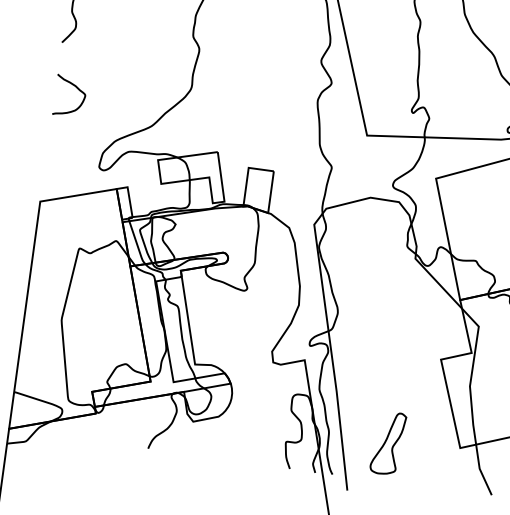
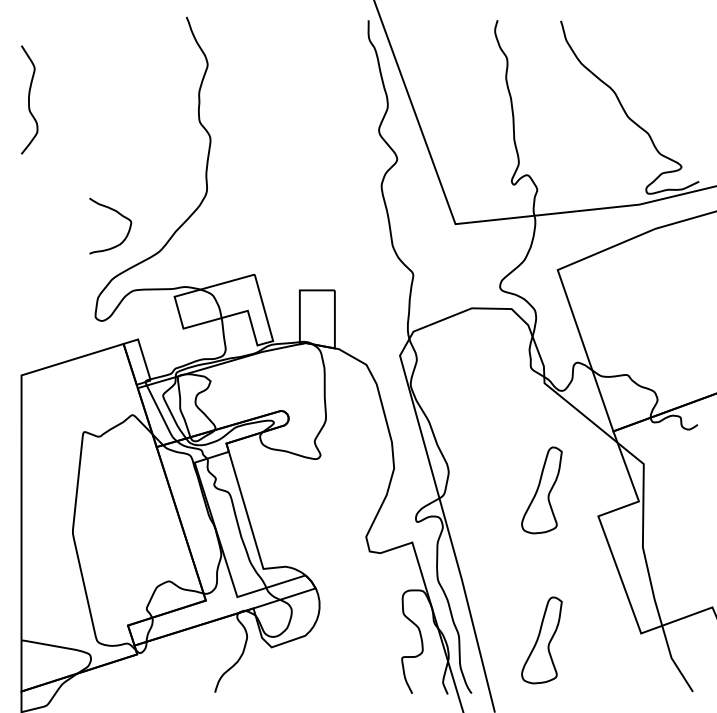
curve: (76, 87) -> (117, 213), moved
part: (402, 335) -> (541, 490), added

